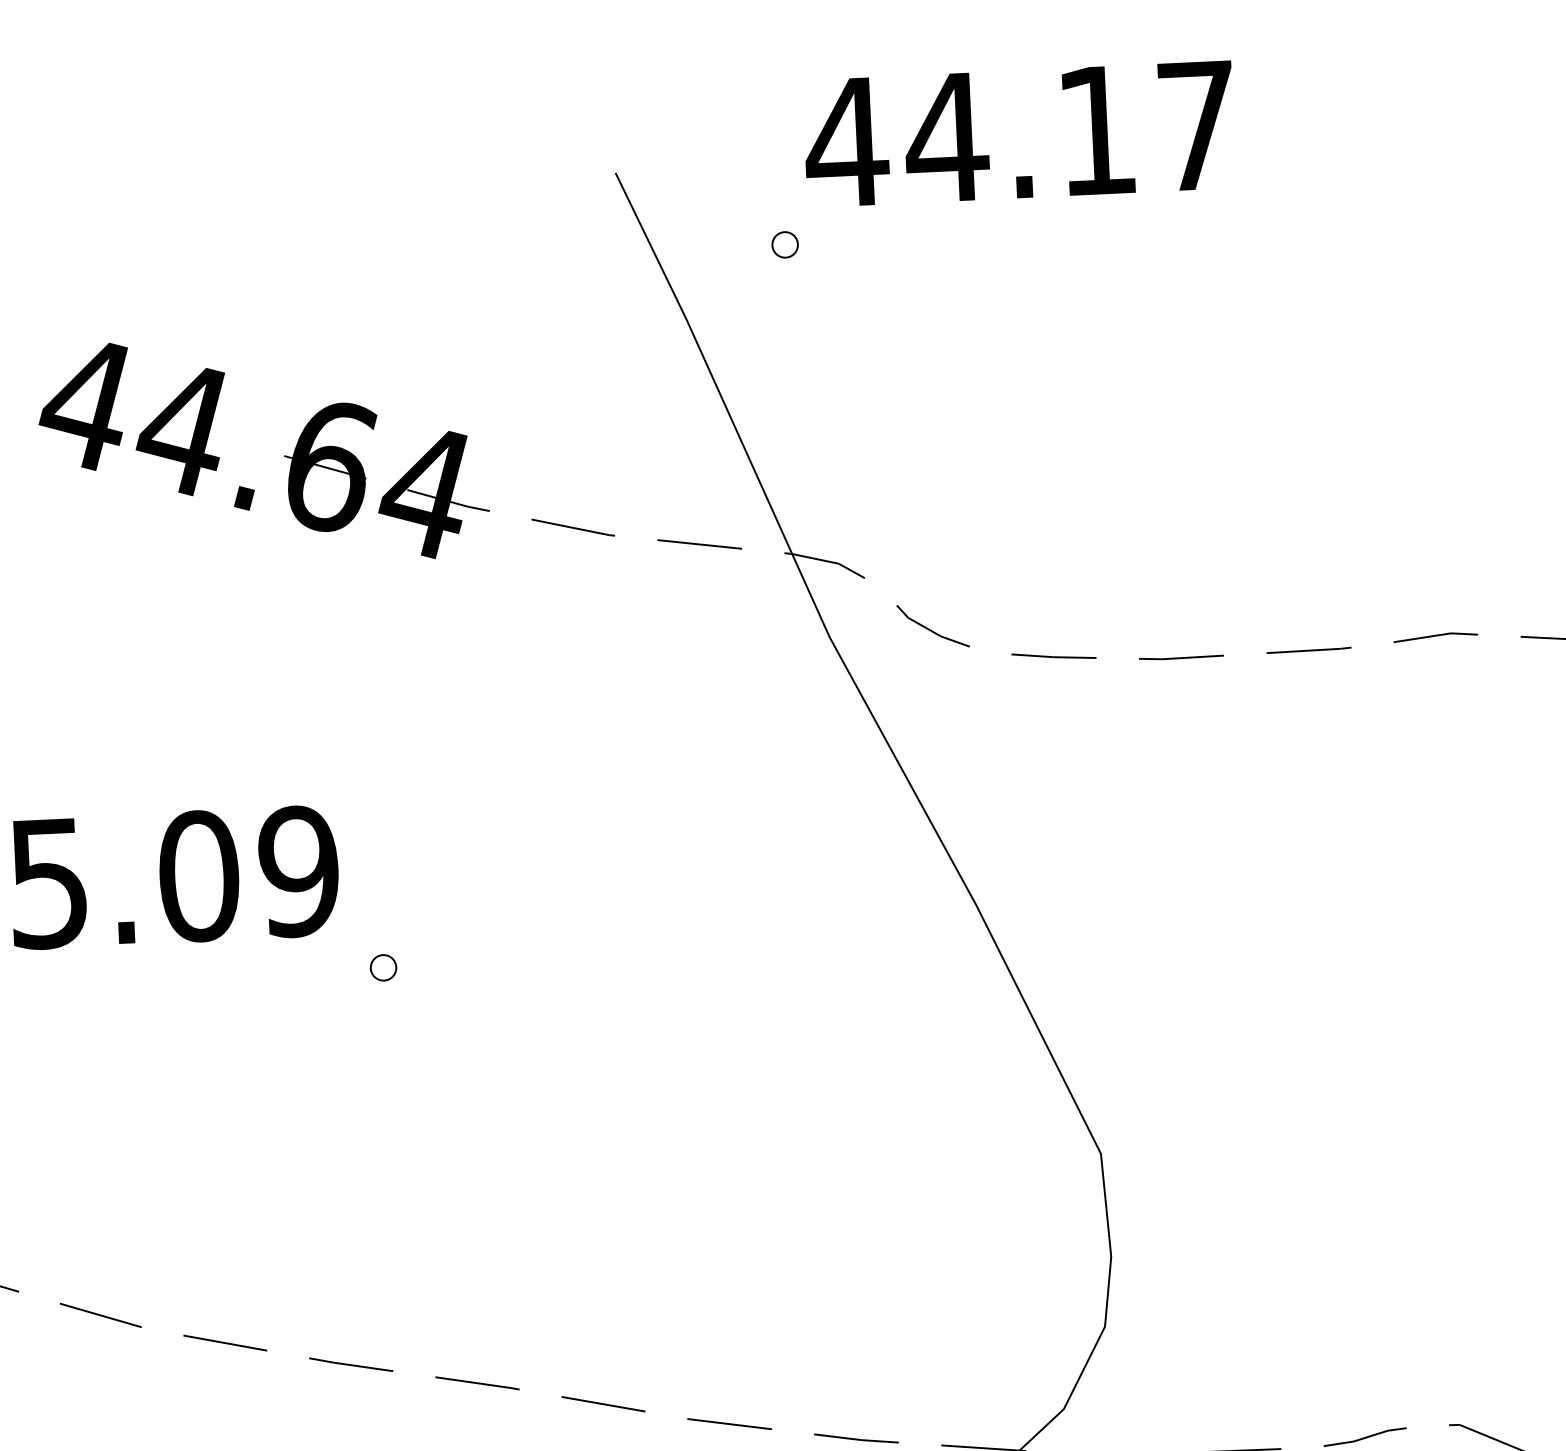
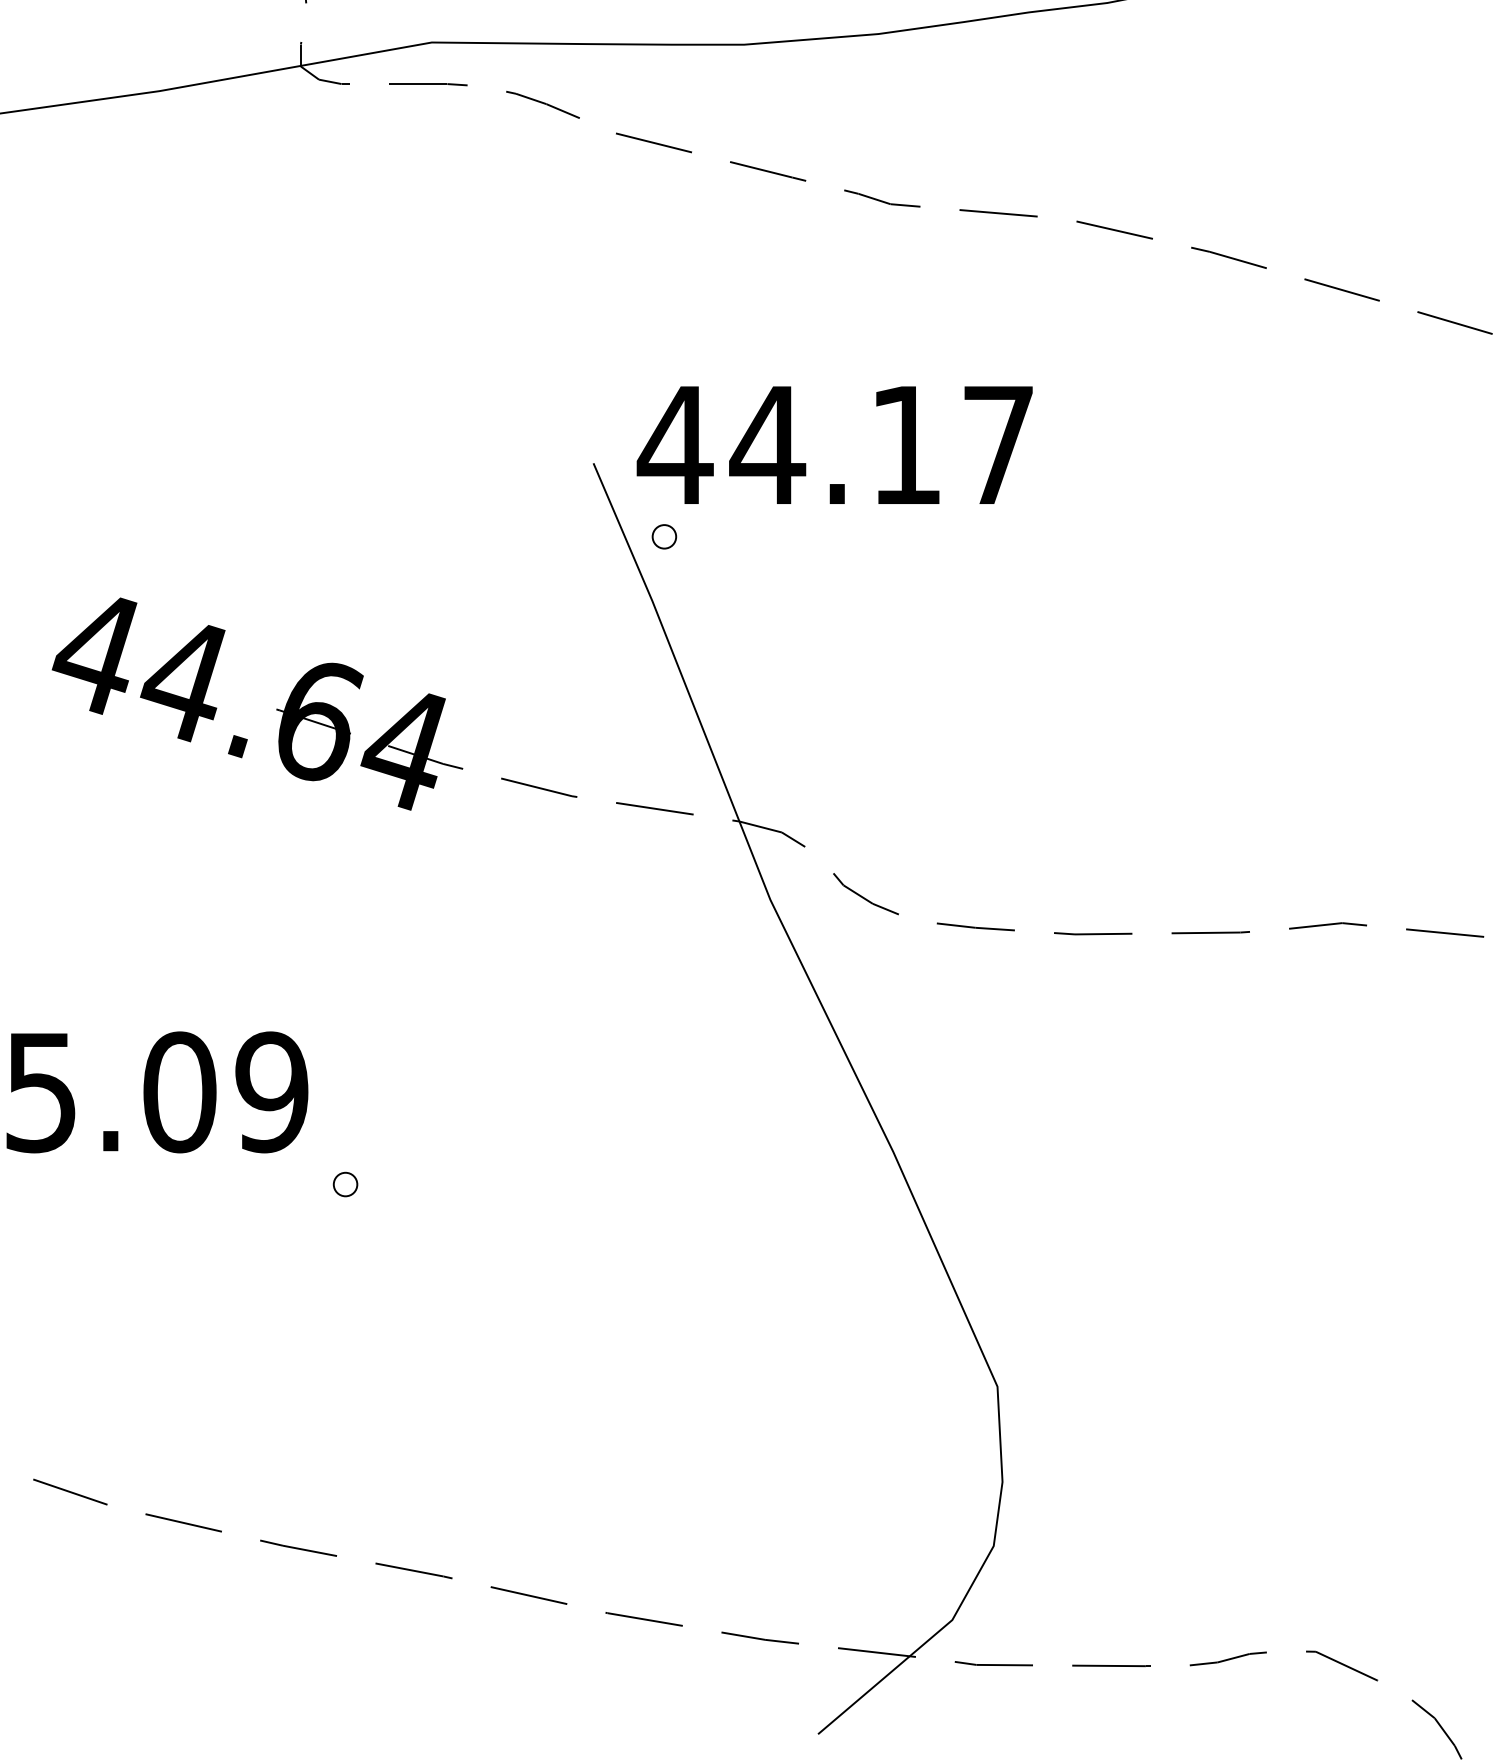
text: (1019, 133) -> (834, 444), moved
part: (785, 244) -> (664, 536), moved

